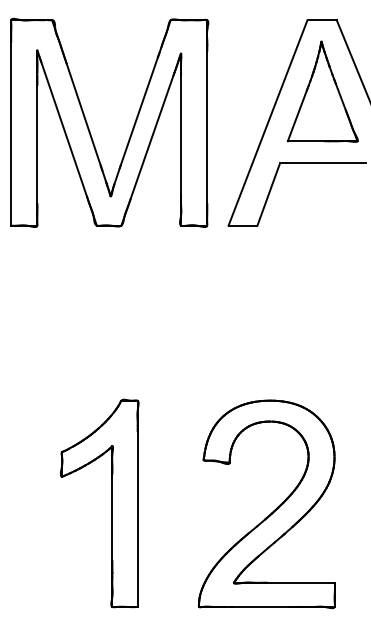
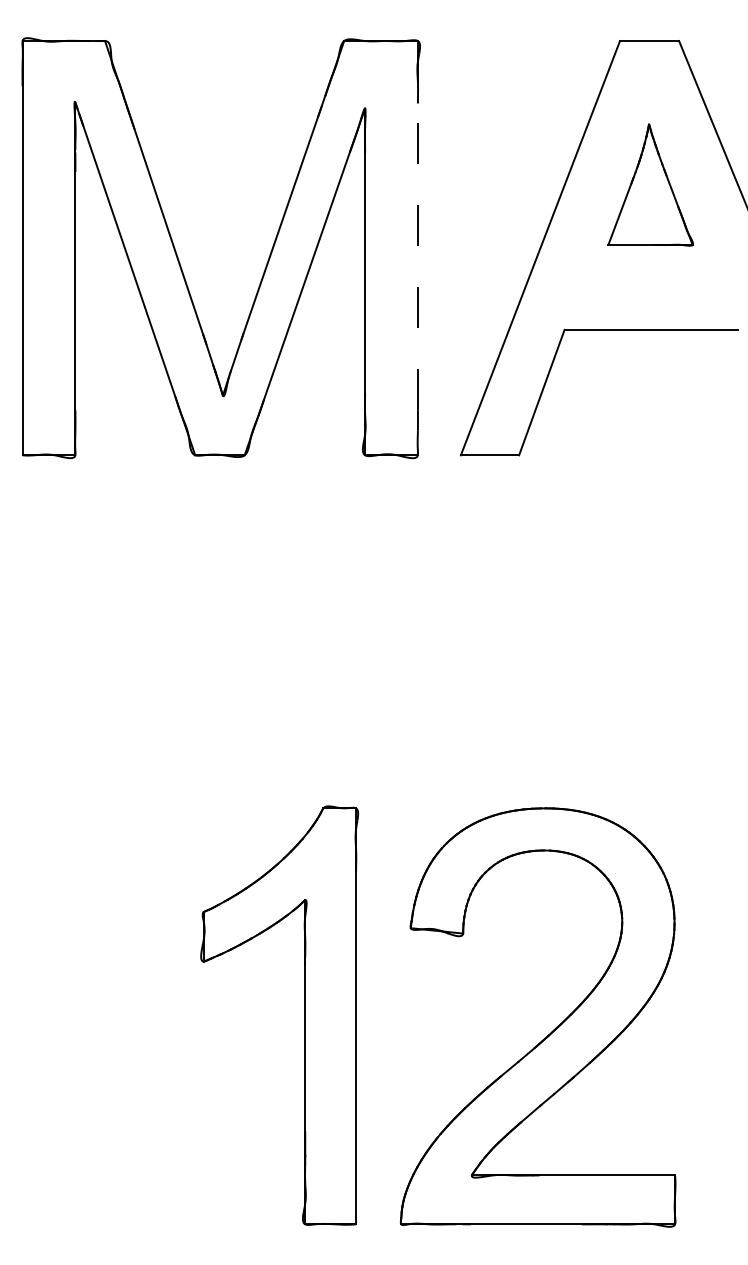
part: (322, 91) -> (650, 184), size x0.6
line: (207, 122) -> (418, 247), solid -> dashed
part: (111, 503) -> (303, 1015), moved

